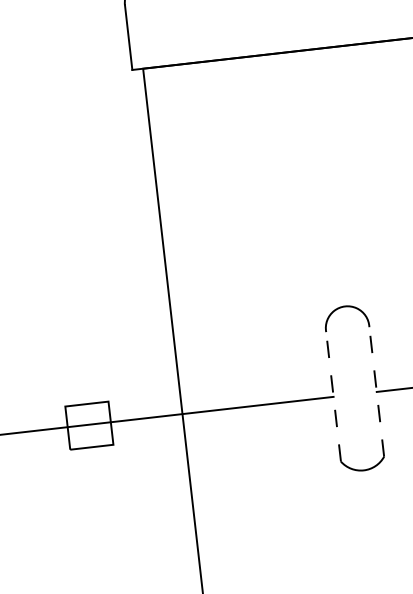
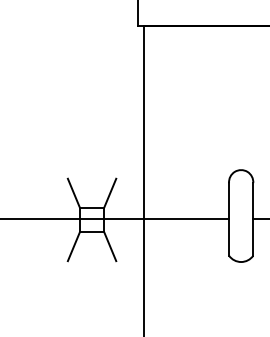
line: (116, 372) -> (110, 192), added
line: (50, 380) -> (73, 192), added
line: (376, 390) -> (253, 218), dashed -> solid
line: (334, 395) -> (229, 218), dashed -> solid
line: (127, 469) -> (110, 246), added
line: (61, 476) -> (73, 246), added

